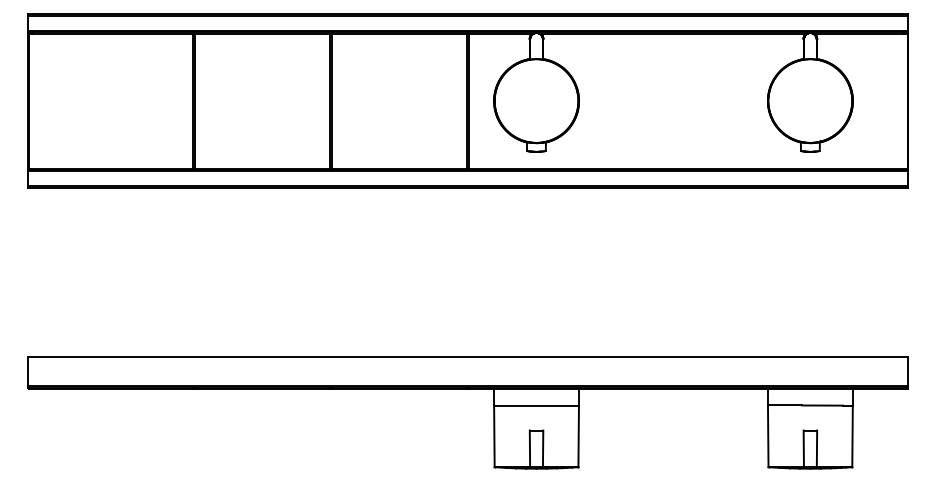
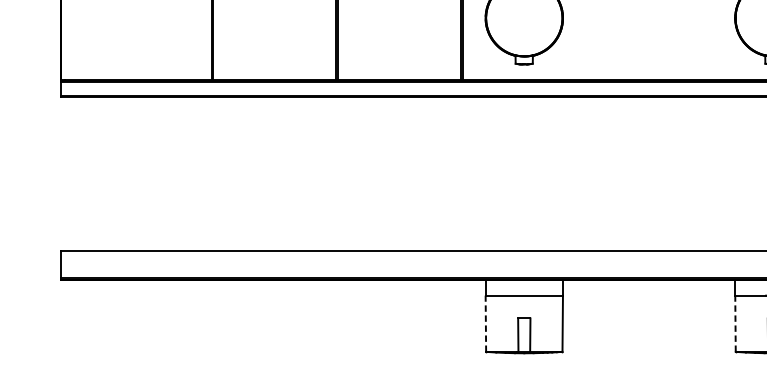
line: (494, 436) -> (485, 323), solid -> dashed
line: (768, 436) -> (735, 323), solid -> dashed

